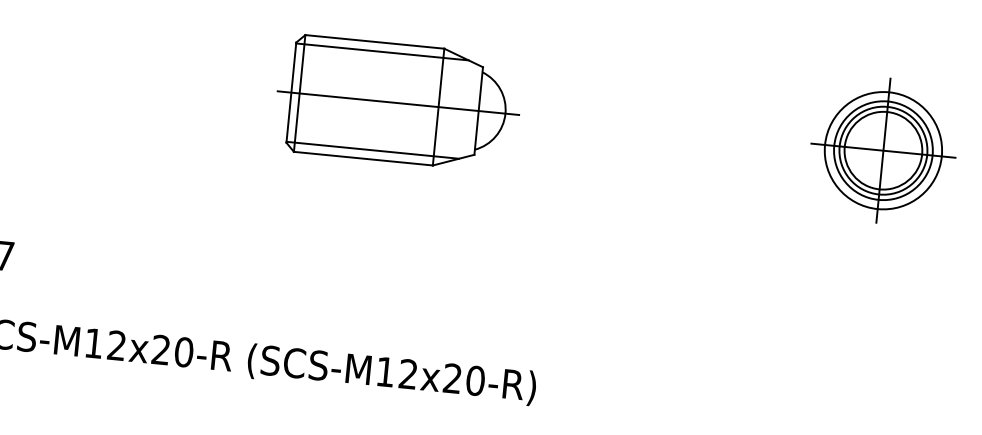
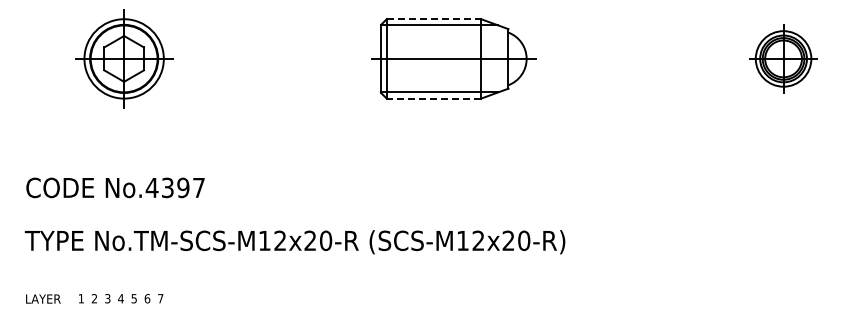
line: (375, 42) -> (434, 19), solid -> dashed
part: (883, 150) -> (783, 58), size x0.7
line: (362, 158) -> (433, 98), solid -> dashed

